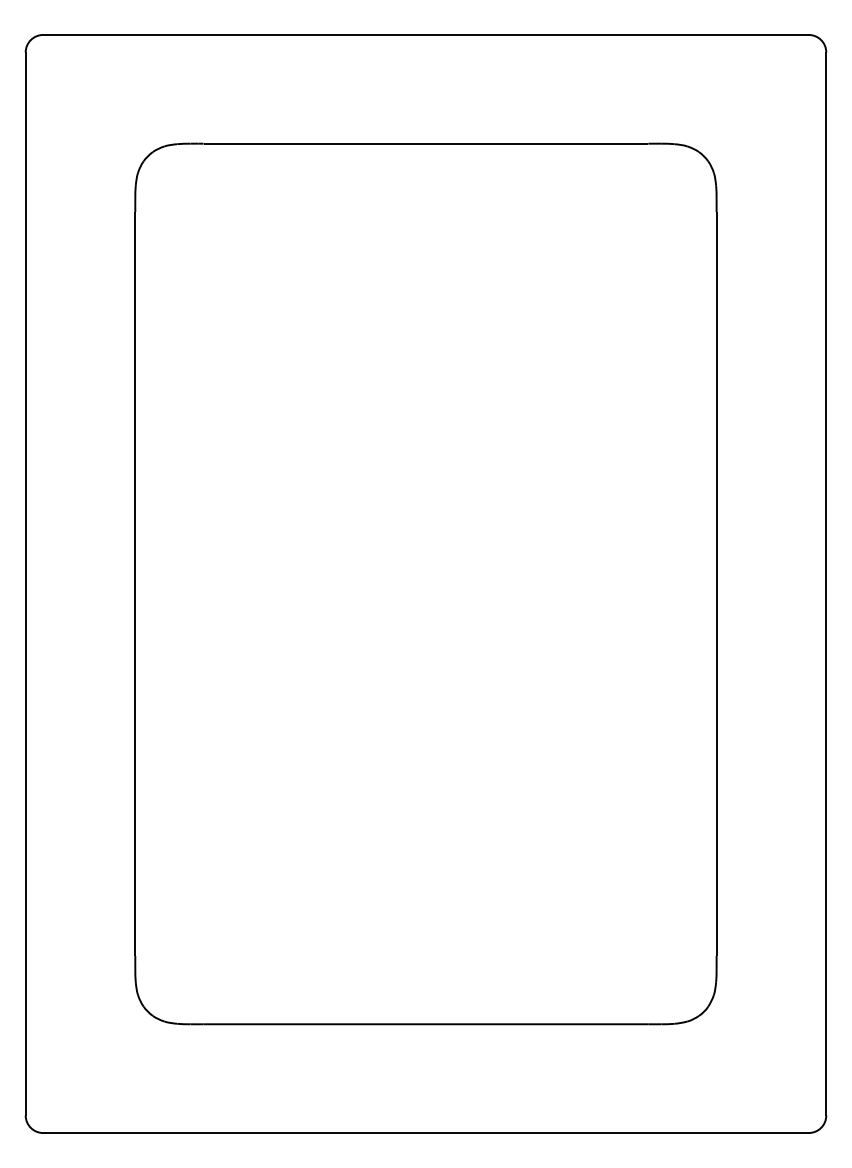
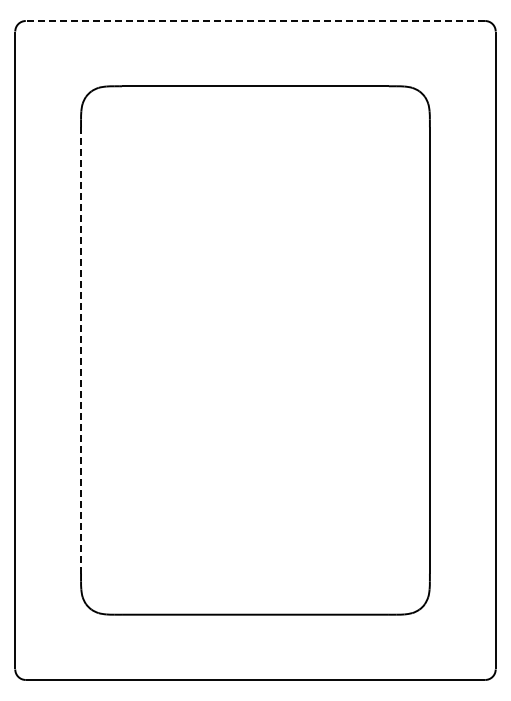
line: (426, 35) -> (255, 21), solid -> dashed
line: (136, 584) -> (81, 350), solid -> dashed

